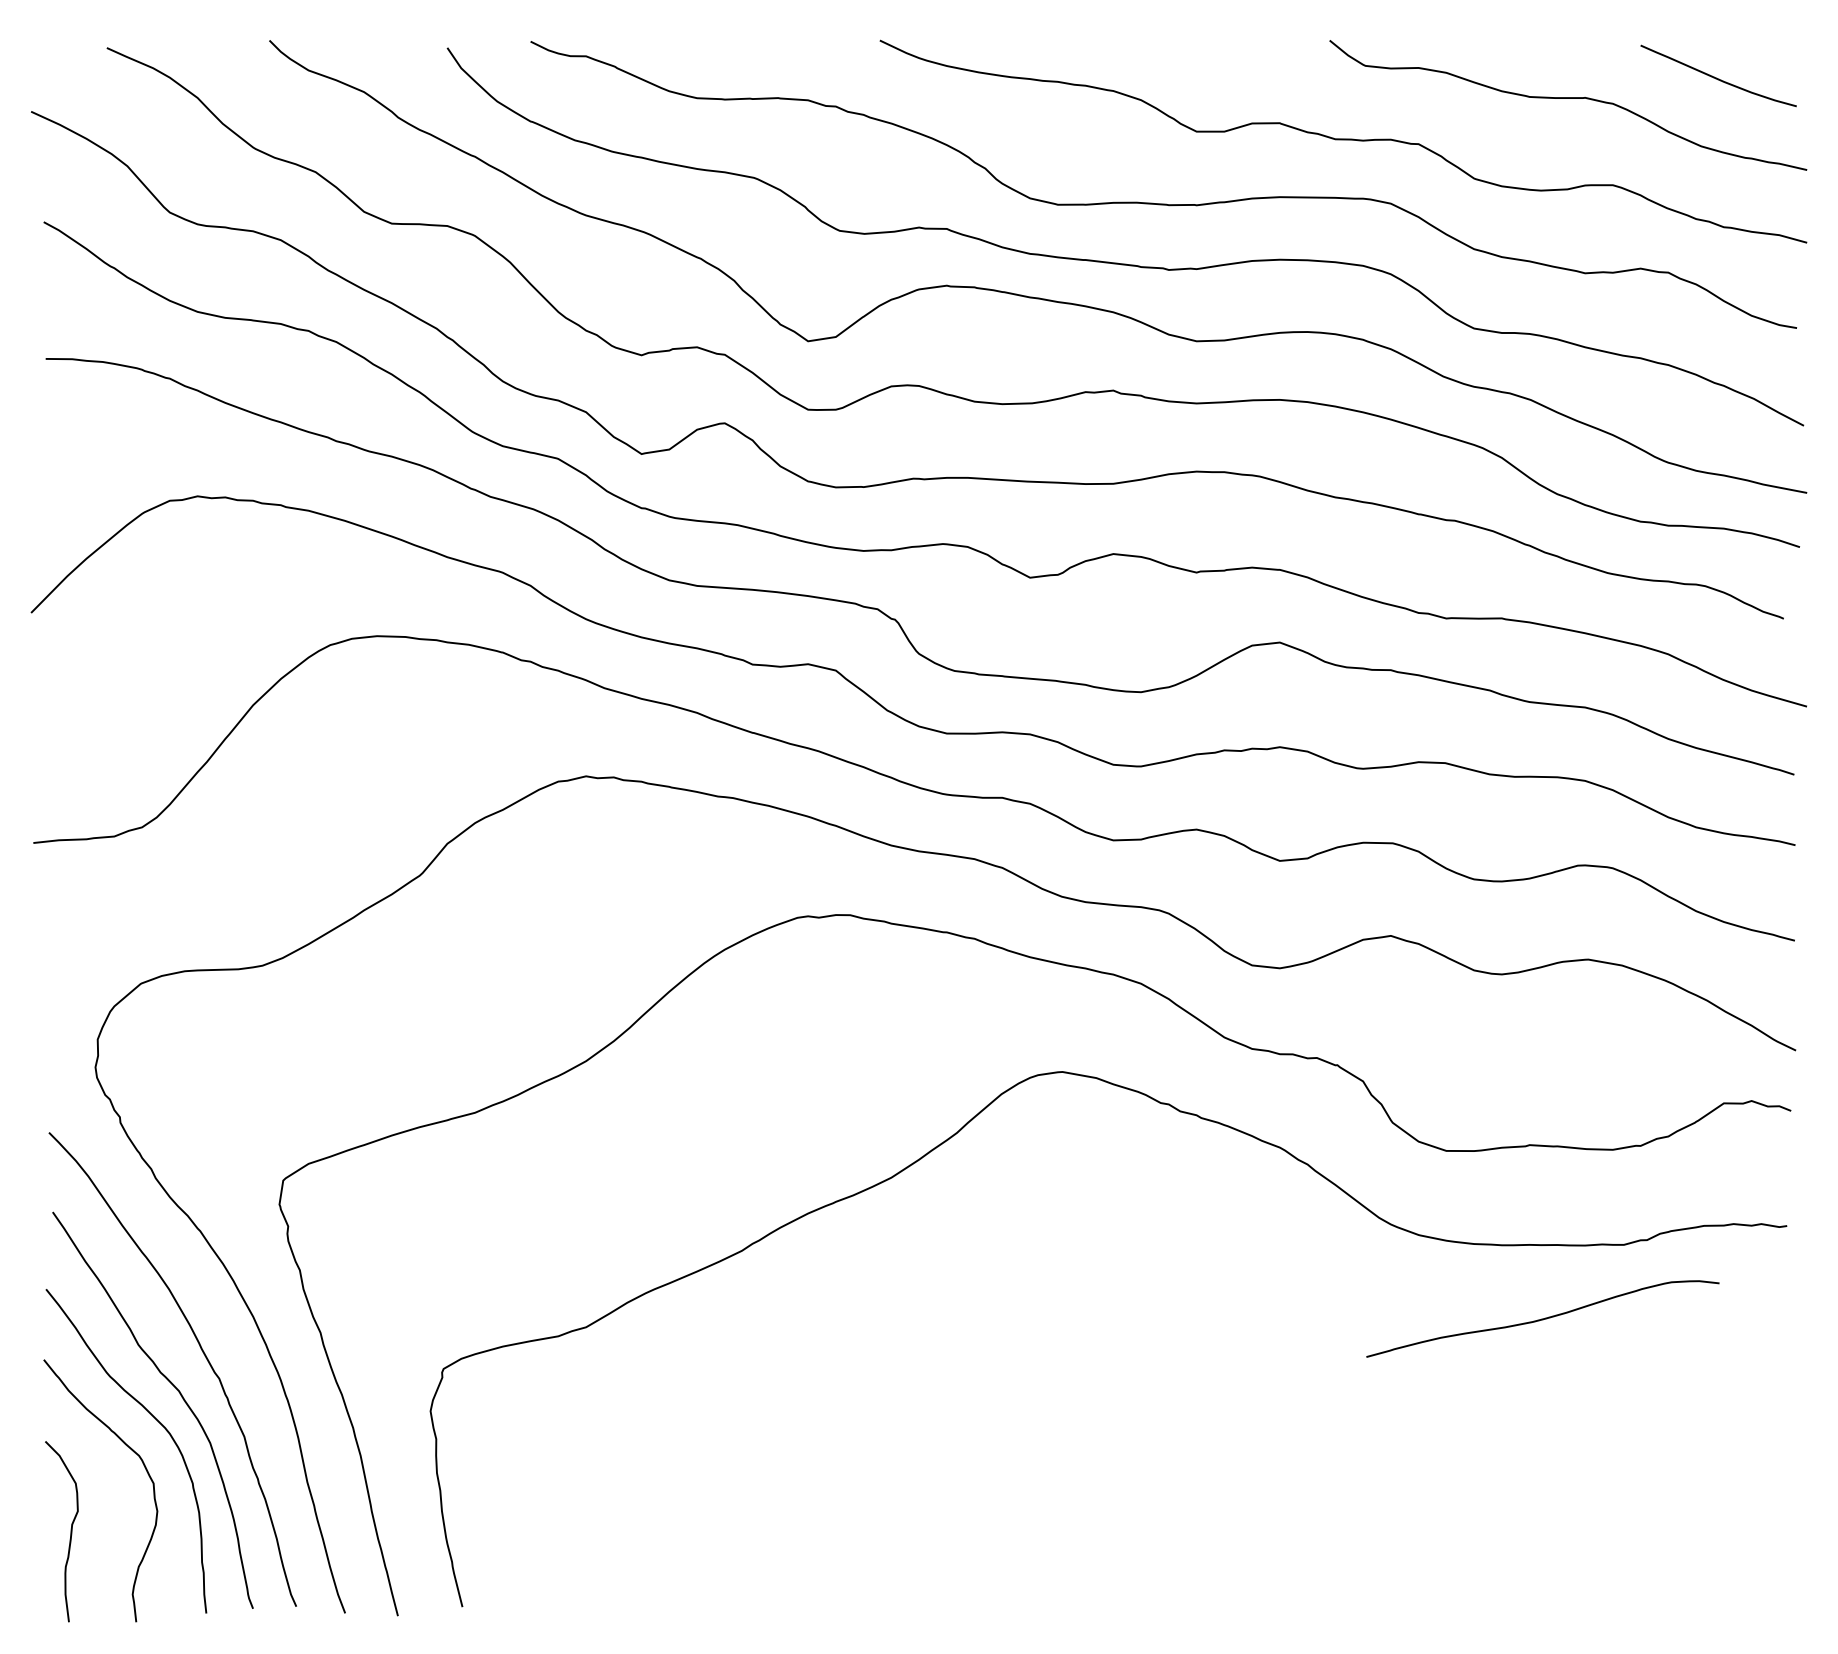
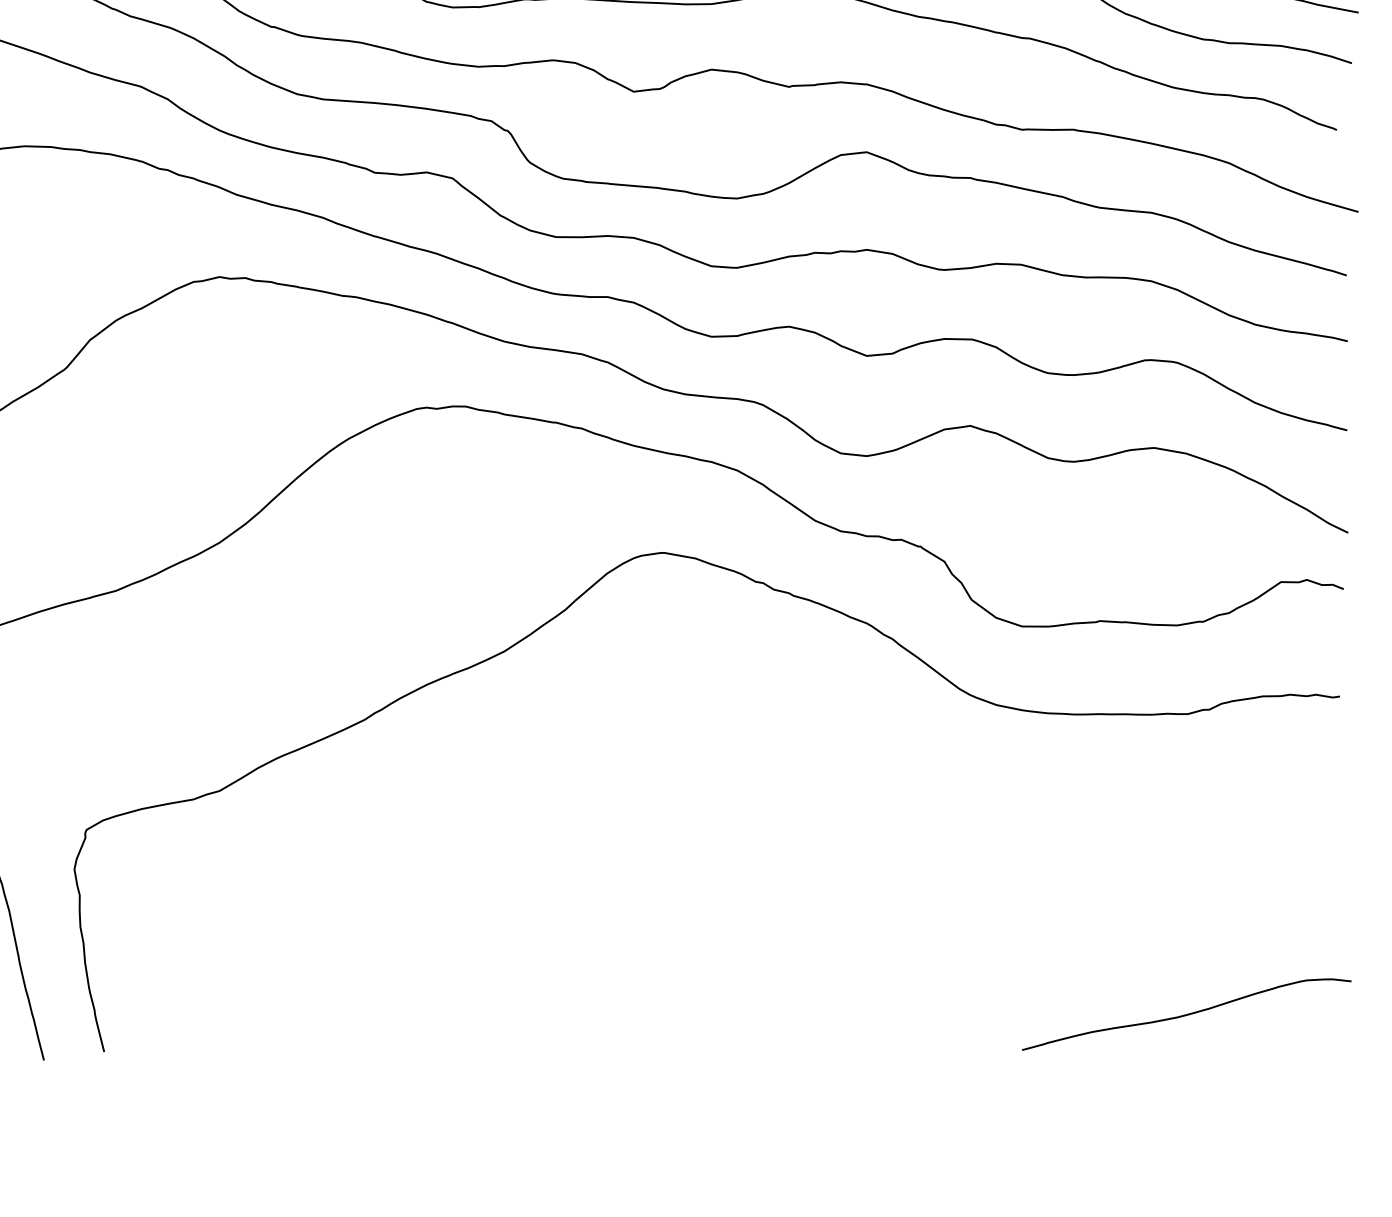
curve: (1542, 1318) -> (1186, 1014), moved

